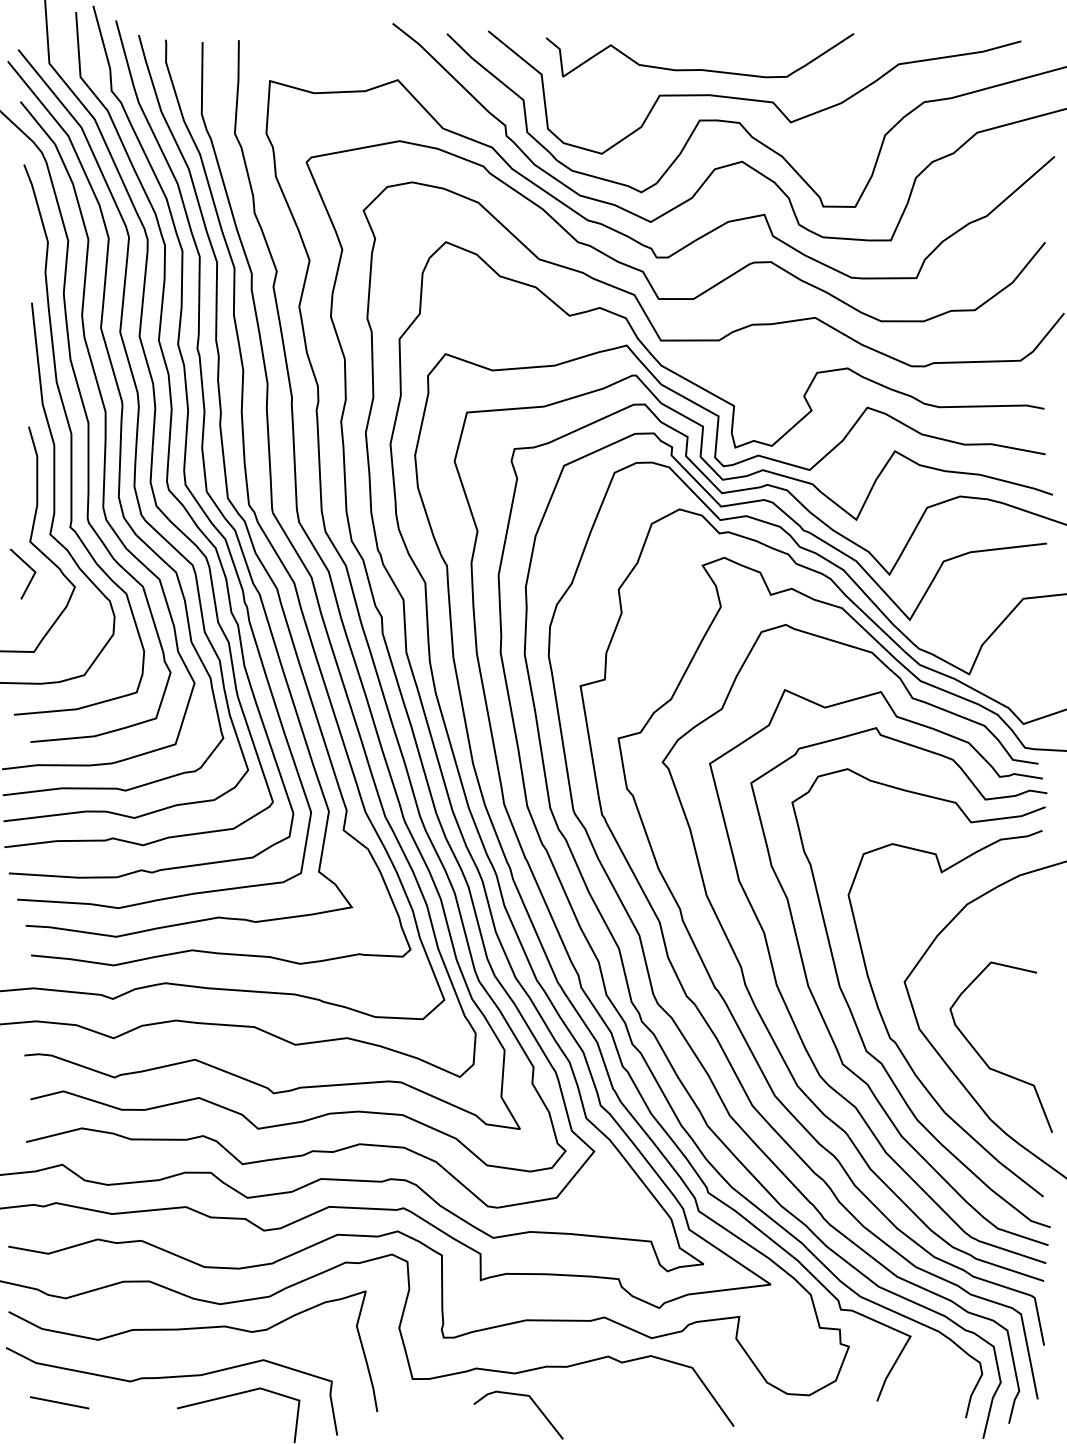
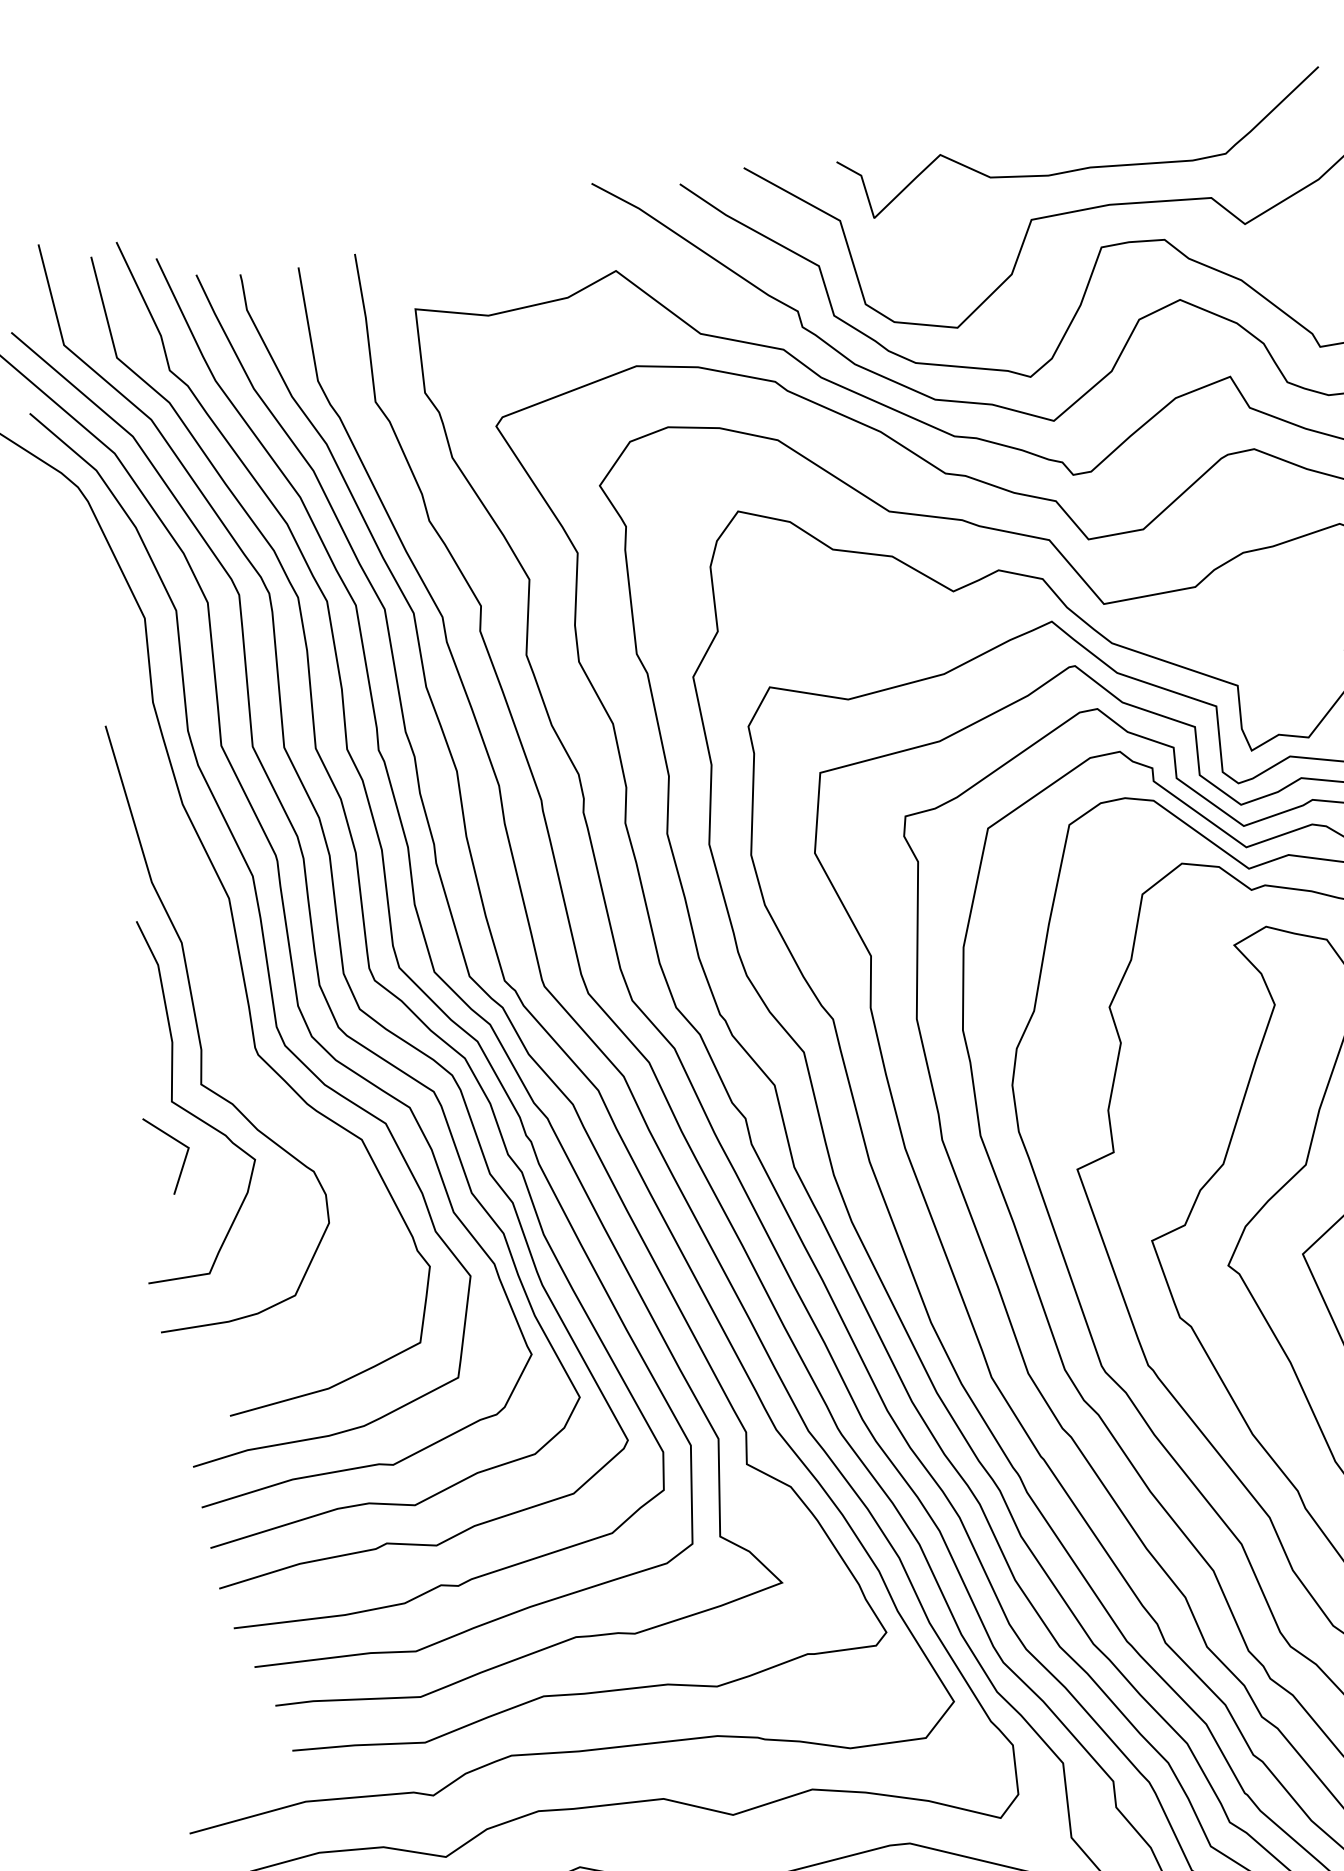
curve: (72, 439) -> (208, 928), removed

